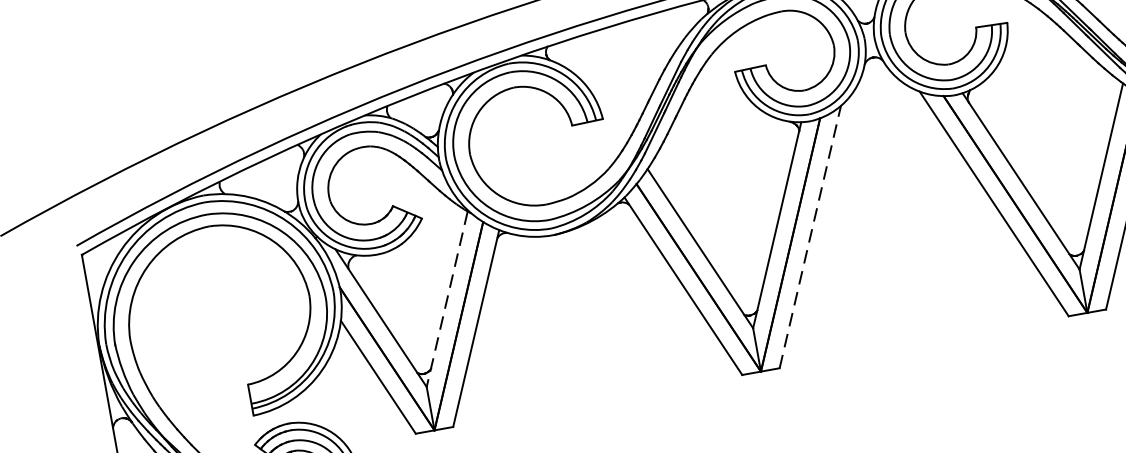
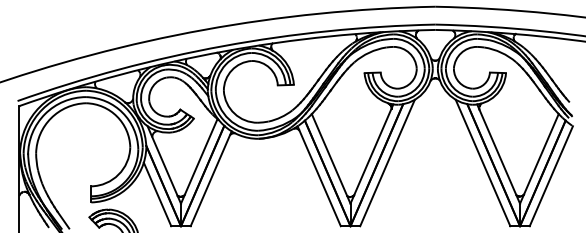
line: (810, 238) -> (387, 163), dashed -> solid
line: (447, 299) -> (199, 161), dashed -> solid

